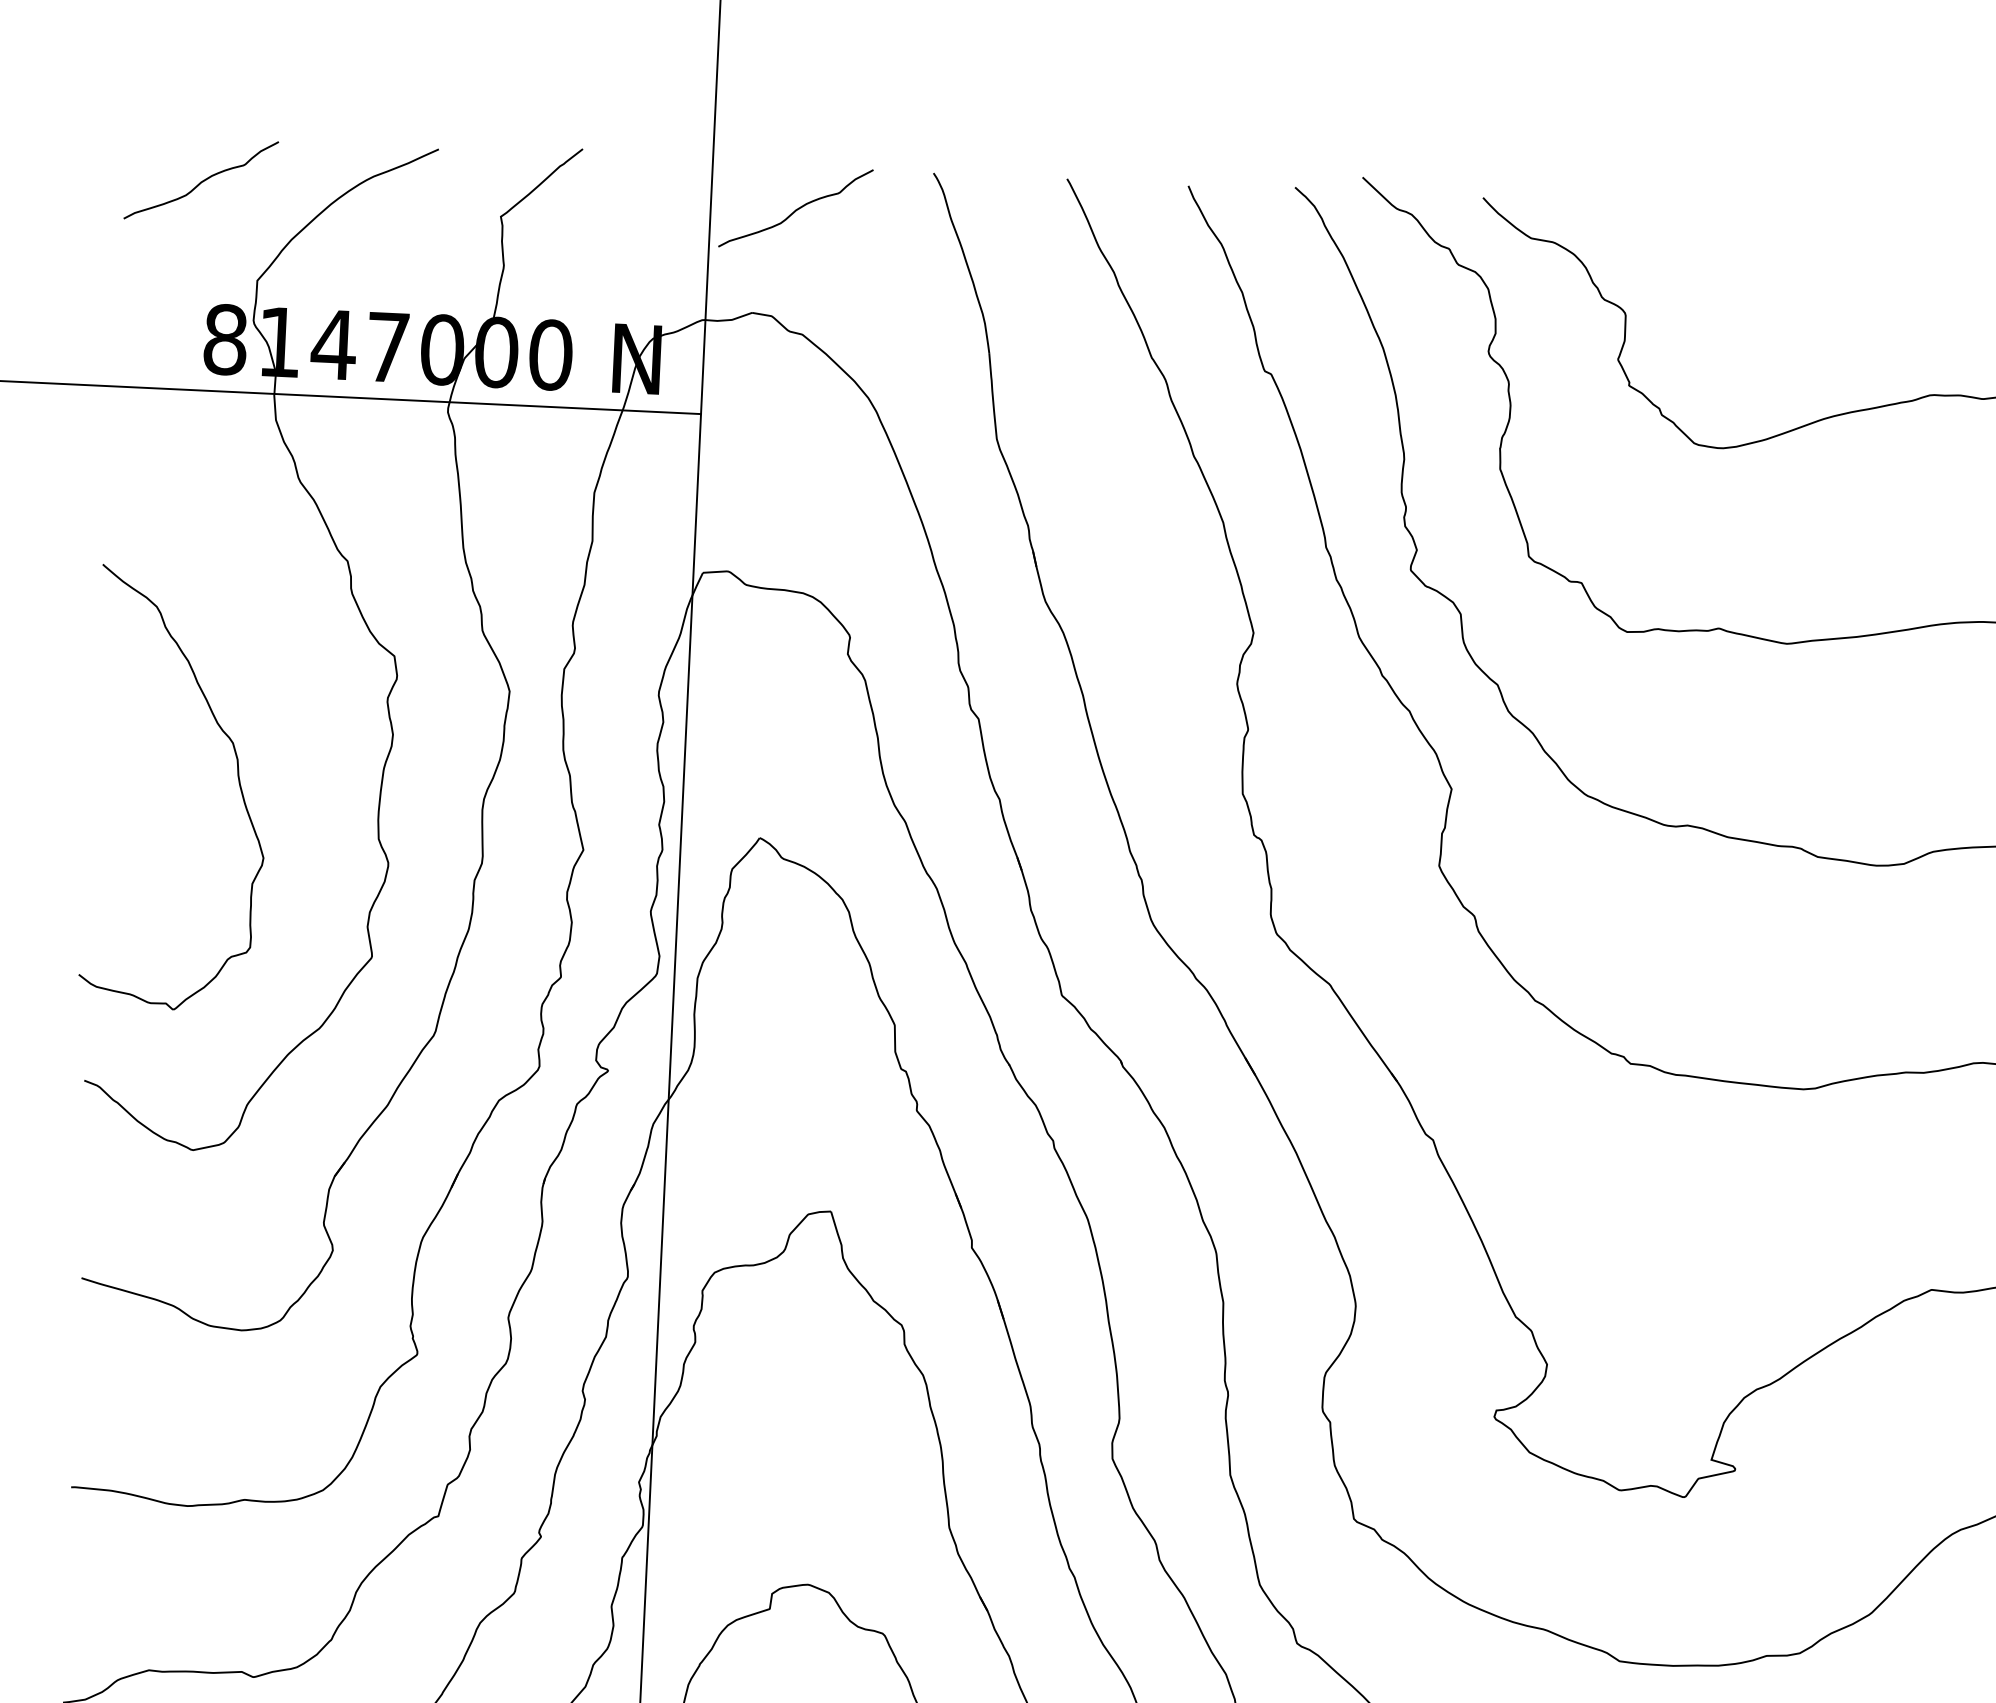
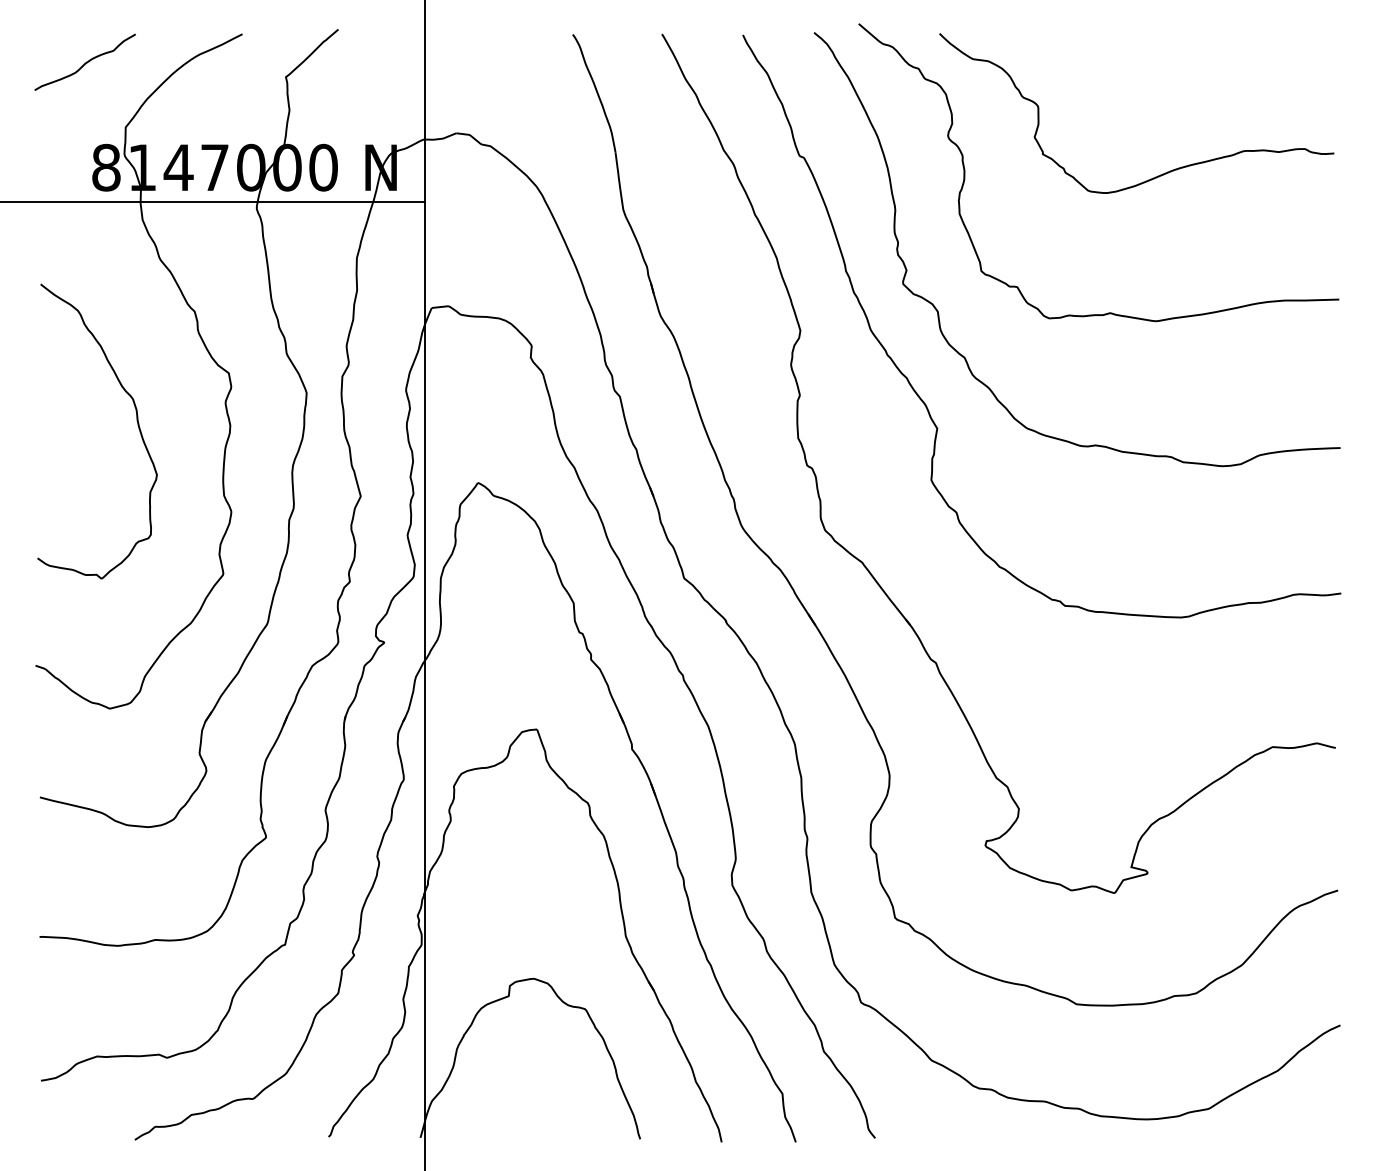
curve: (796, 208) -> (482, 62), removed
curve: (237, 782) -> (137, 425), moved

